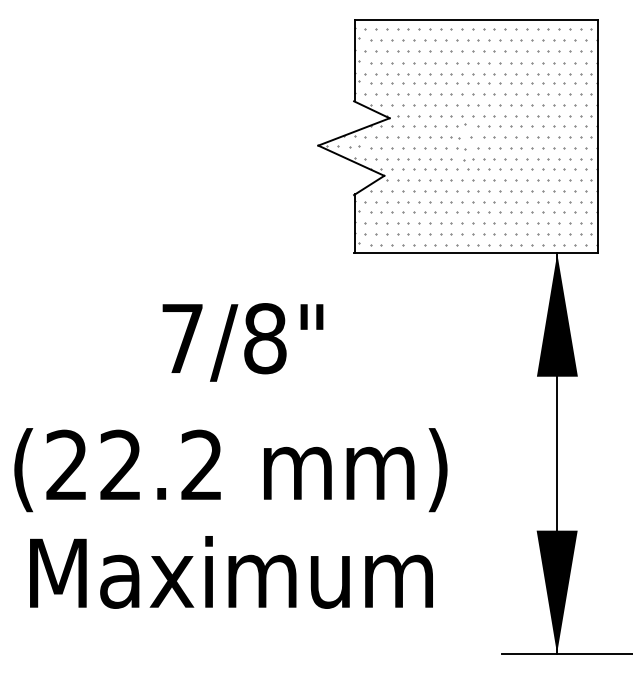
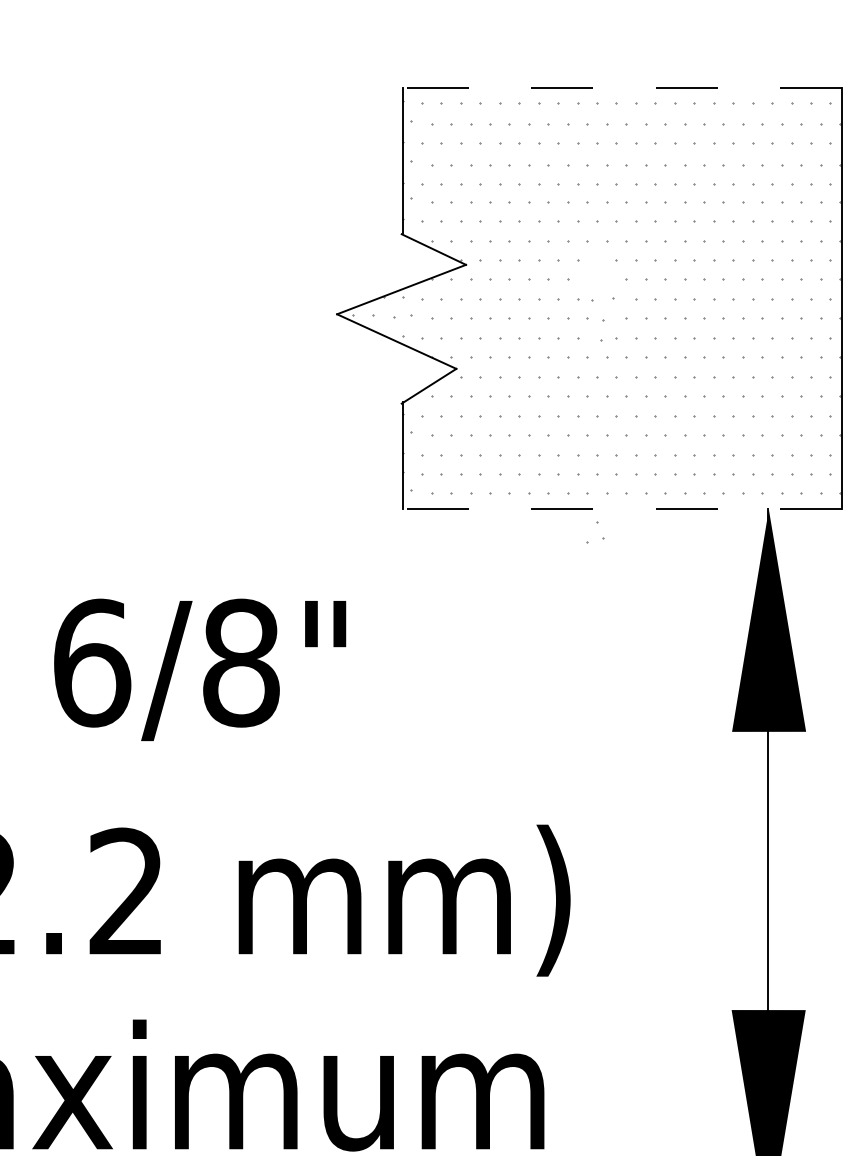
line: (476, 20) -> (622, 88), solid -> dashed
part: (461, 121) -> (595, 532), moved
line: (476, 253) -> (622, 509), solid -> dashed
text: (182, 338) -> (91, 662), 7/8" -> 6/8"

